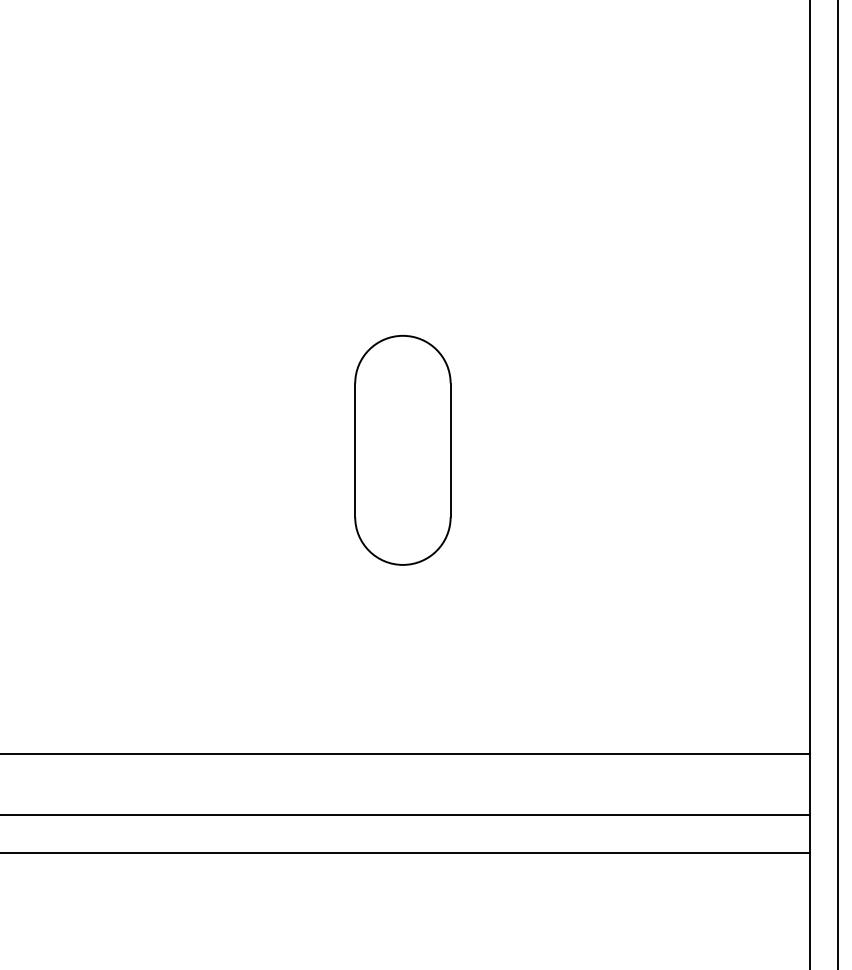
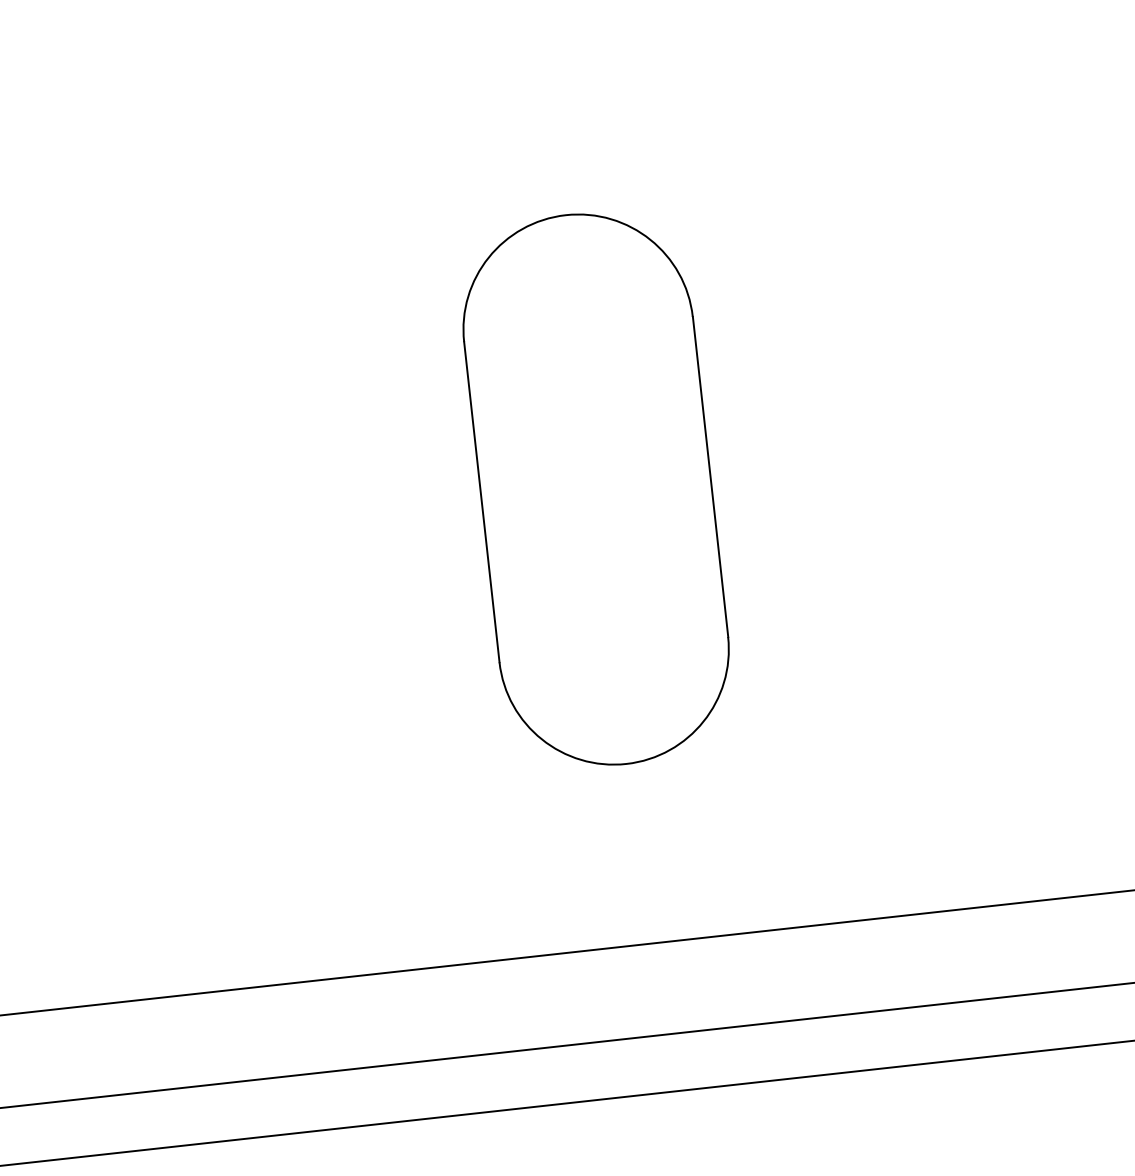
part: (402, 450) -> (595, 489), size x1.6

